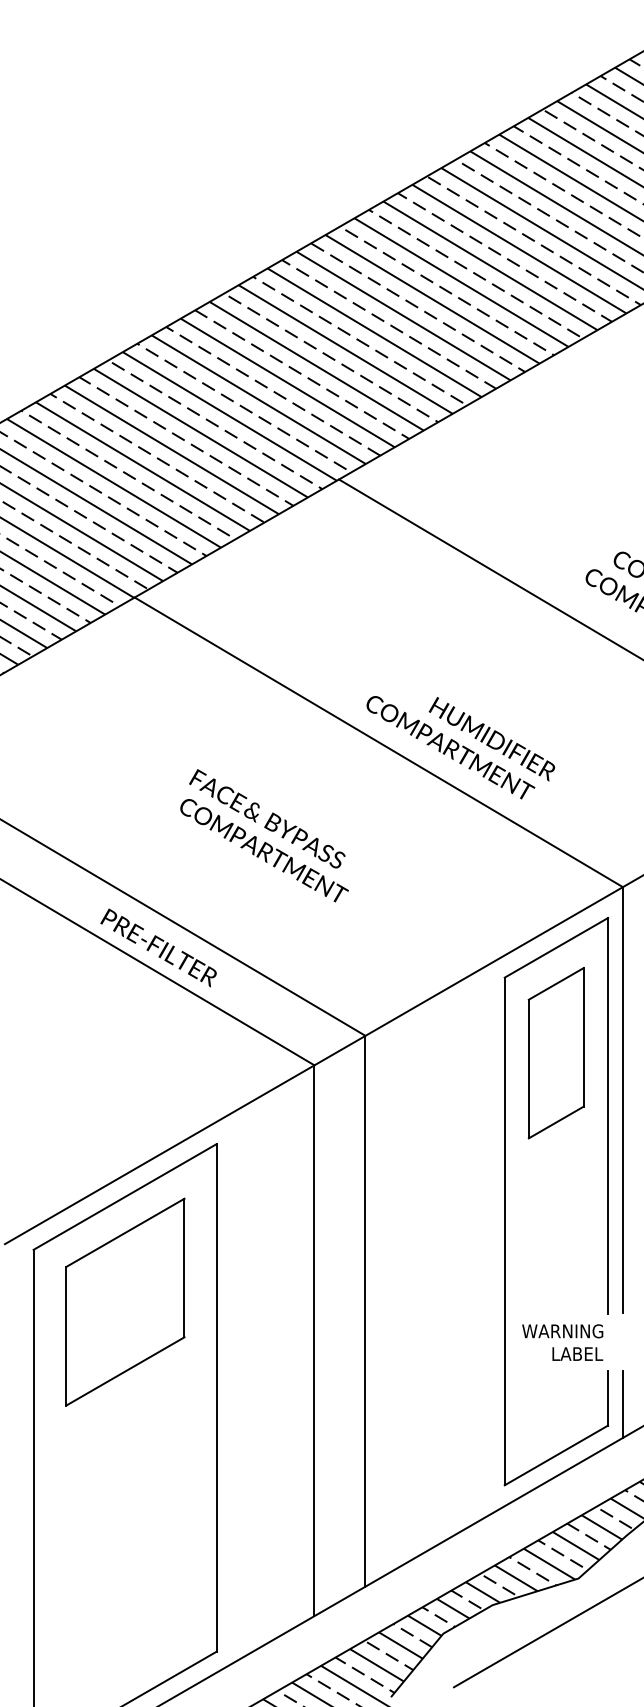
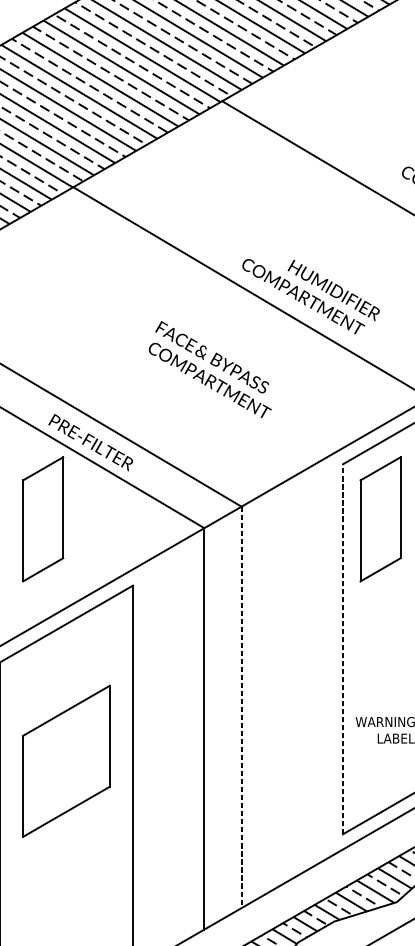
text: (264, 835) -> (210, 369), moved
part: (92, 1053) -> (42, 519), added
line: (504, 1231) -> (342, 649), solid -> dashed
part: (125, 1301) -> (66, 760), moved
line: (365, 1311) -> (241, 707), solid -> dashed

